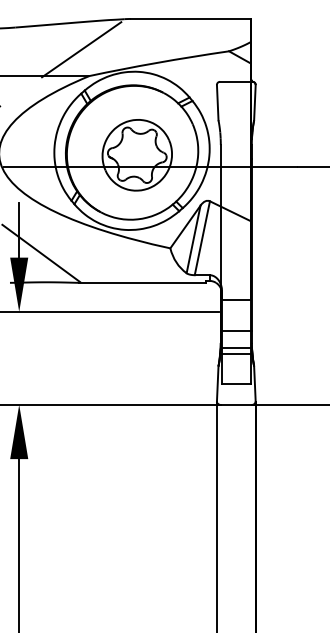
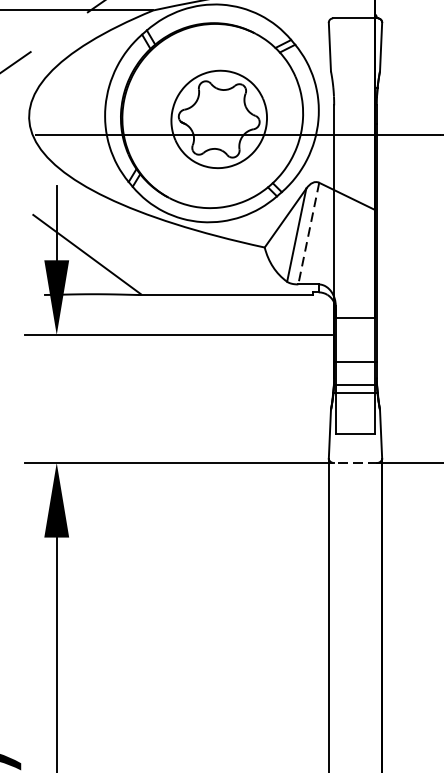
line: (202, 238) -> (308, 233), solid -> dashed
line: (235, 404) -> (354, 462), solid -> dashed

